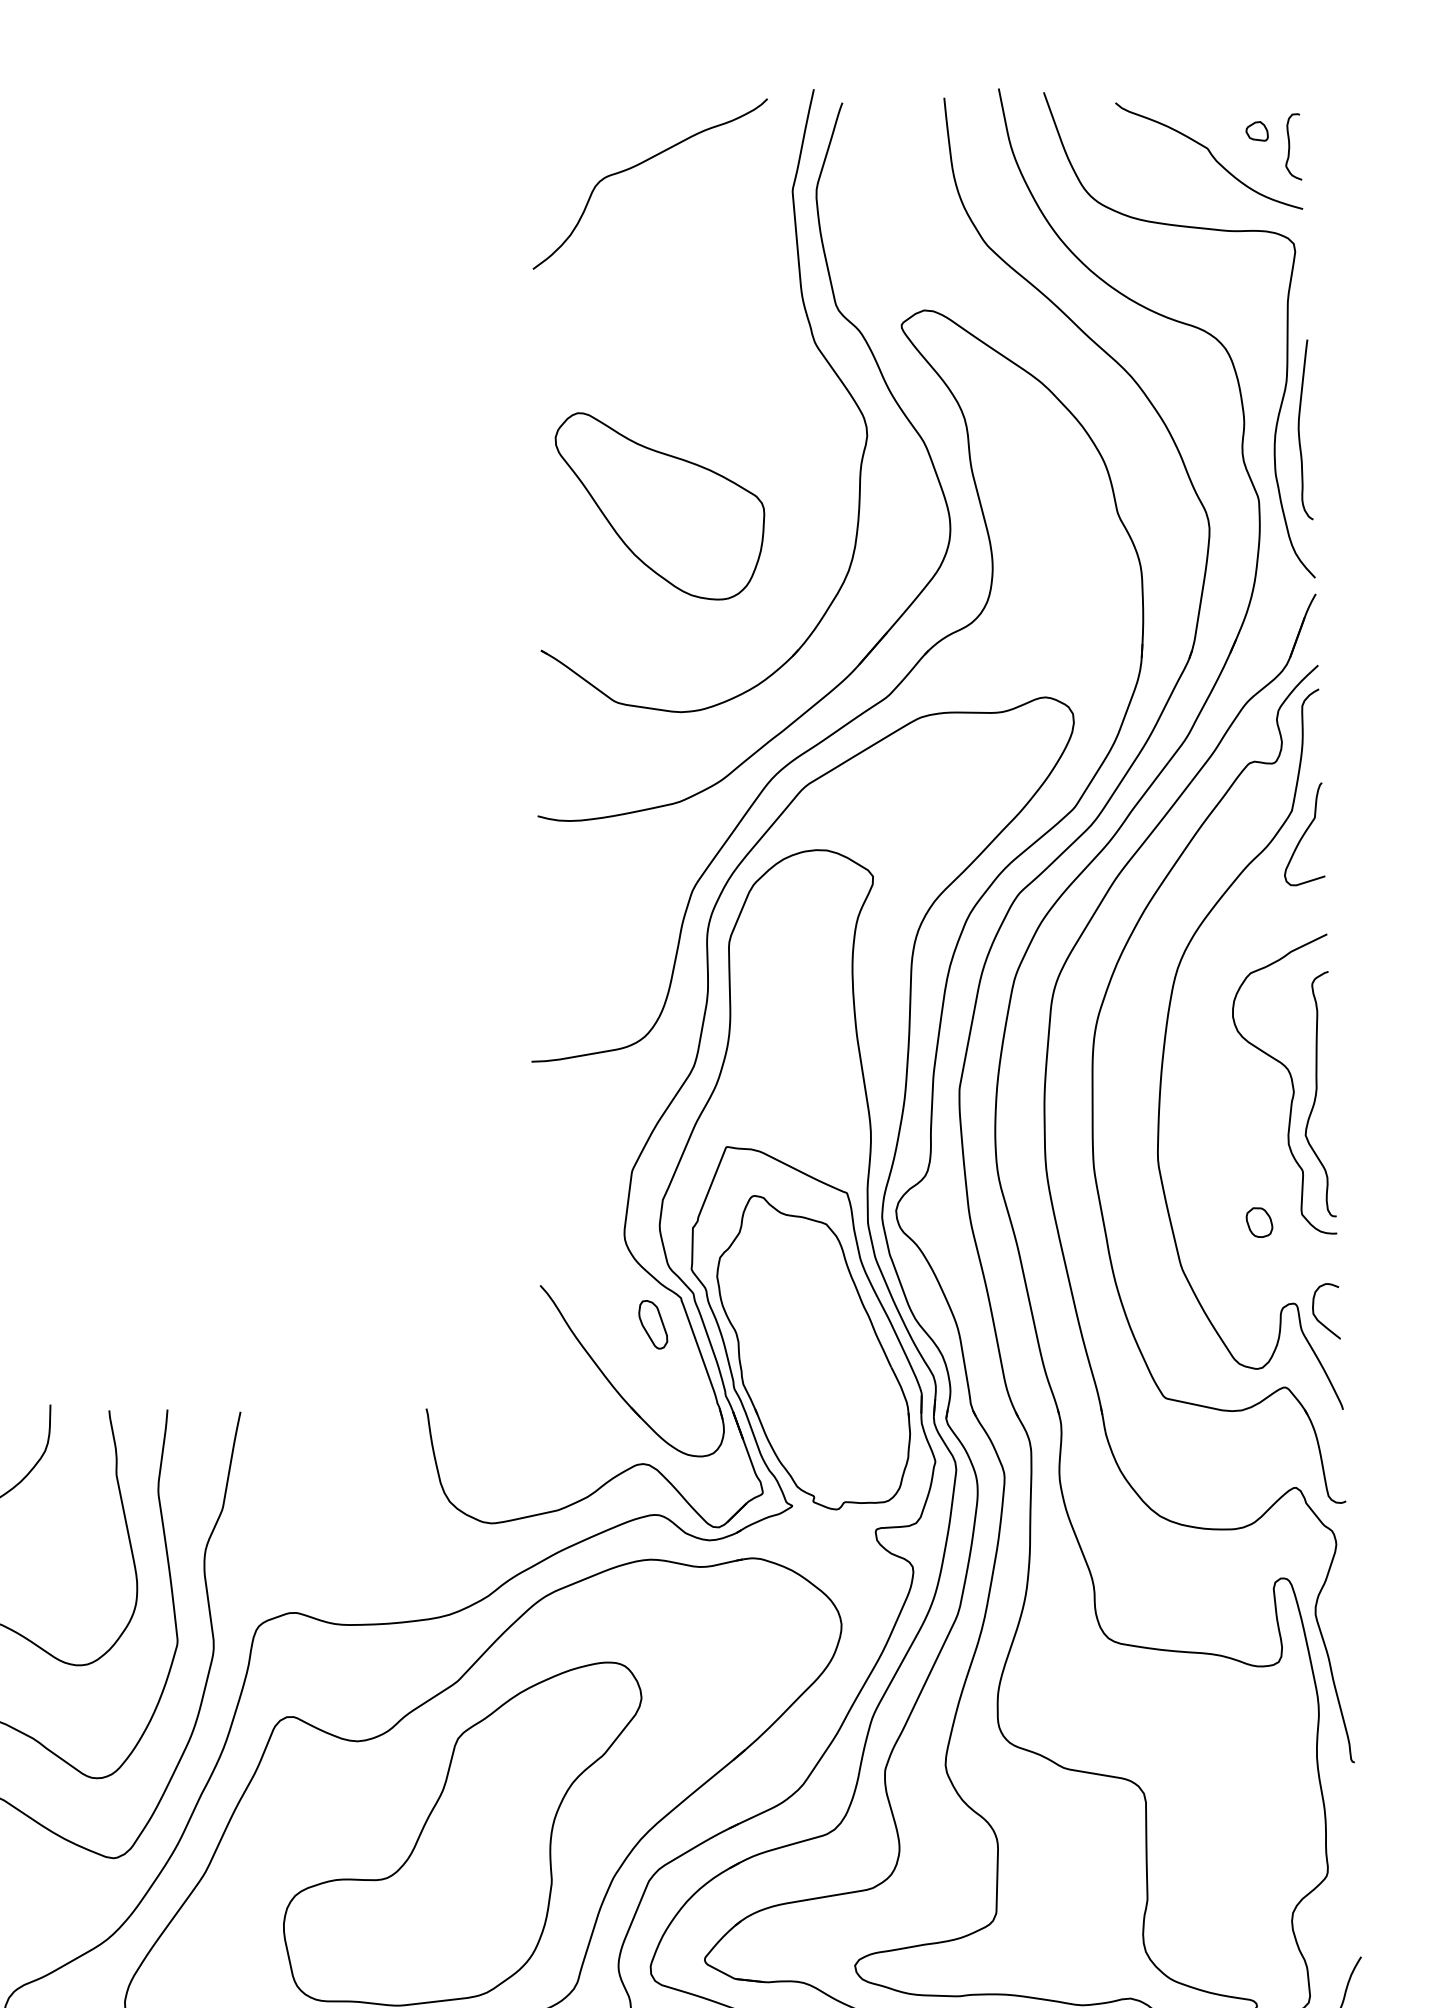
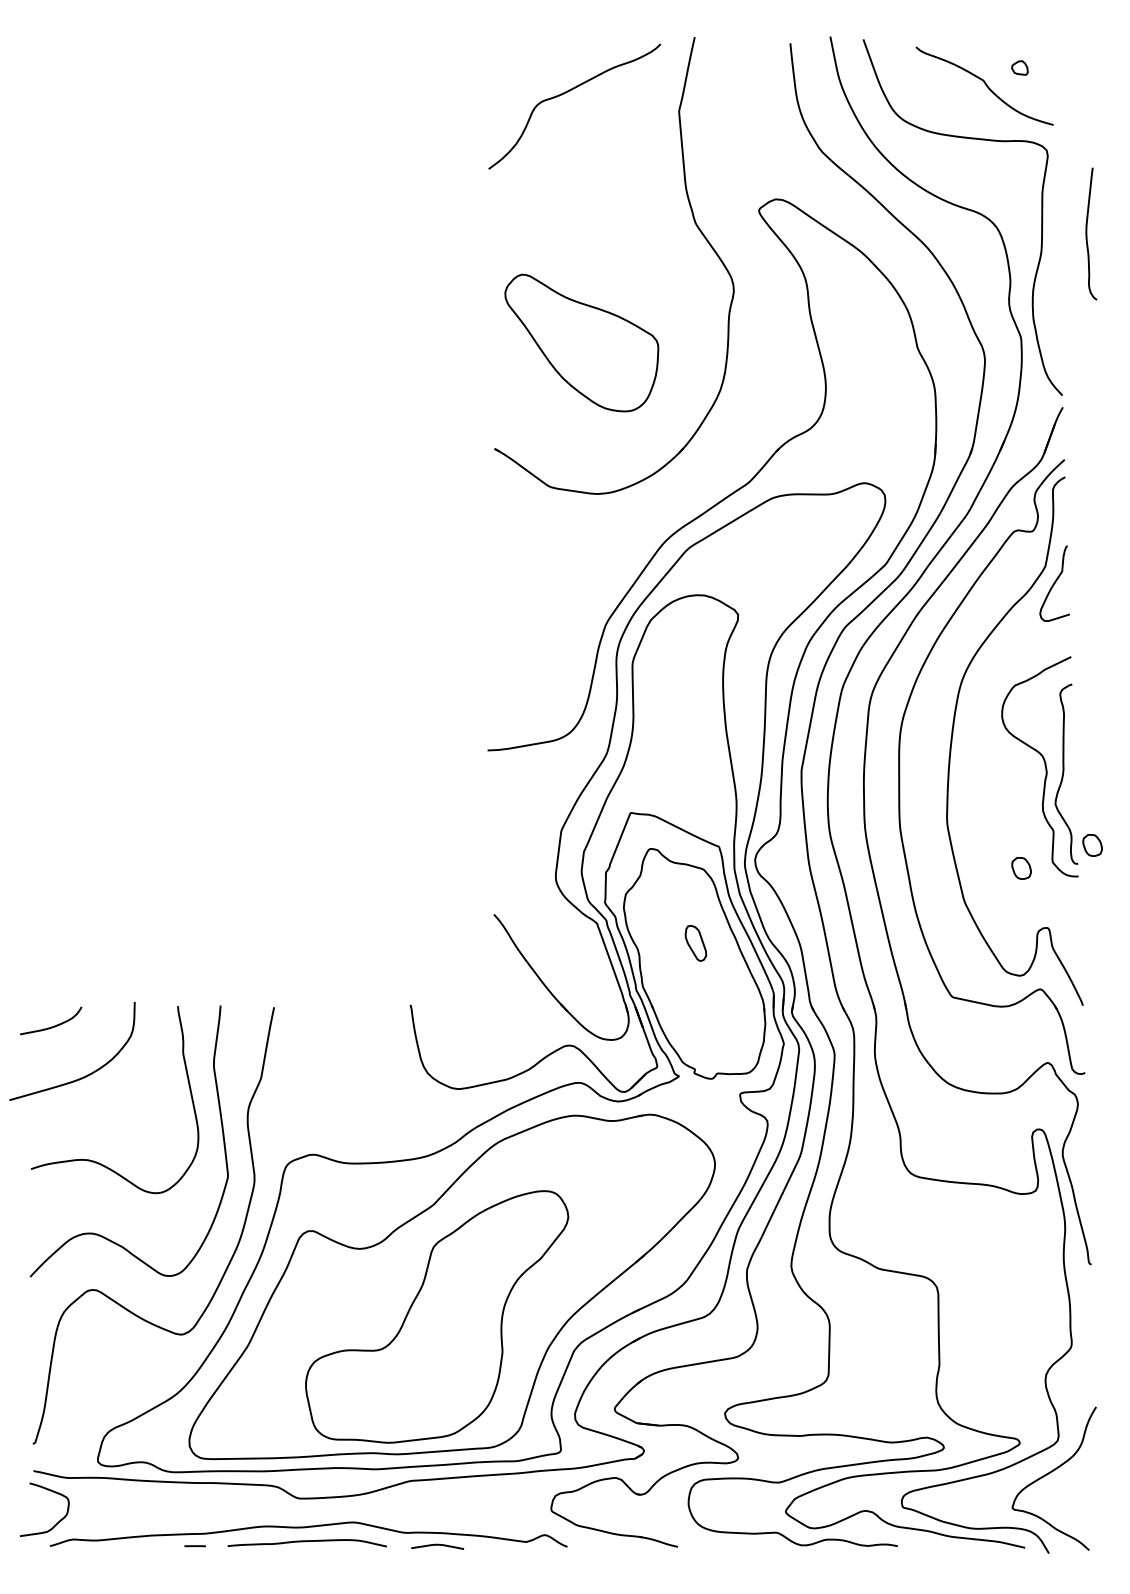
curve: (1290, 147) -> (1044, 79), removed
part: (887, 389) -> (748, 257), removed
curve: (1300, 429) -> (1087, 233), moved
part: (1356, 1191) -> (1092, 845), added
curve: (1317, 1318) -> (1064, 938), removed
part: (652, 1324) -> (695, 943), moved

